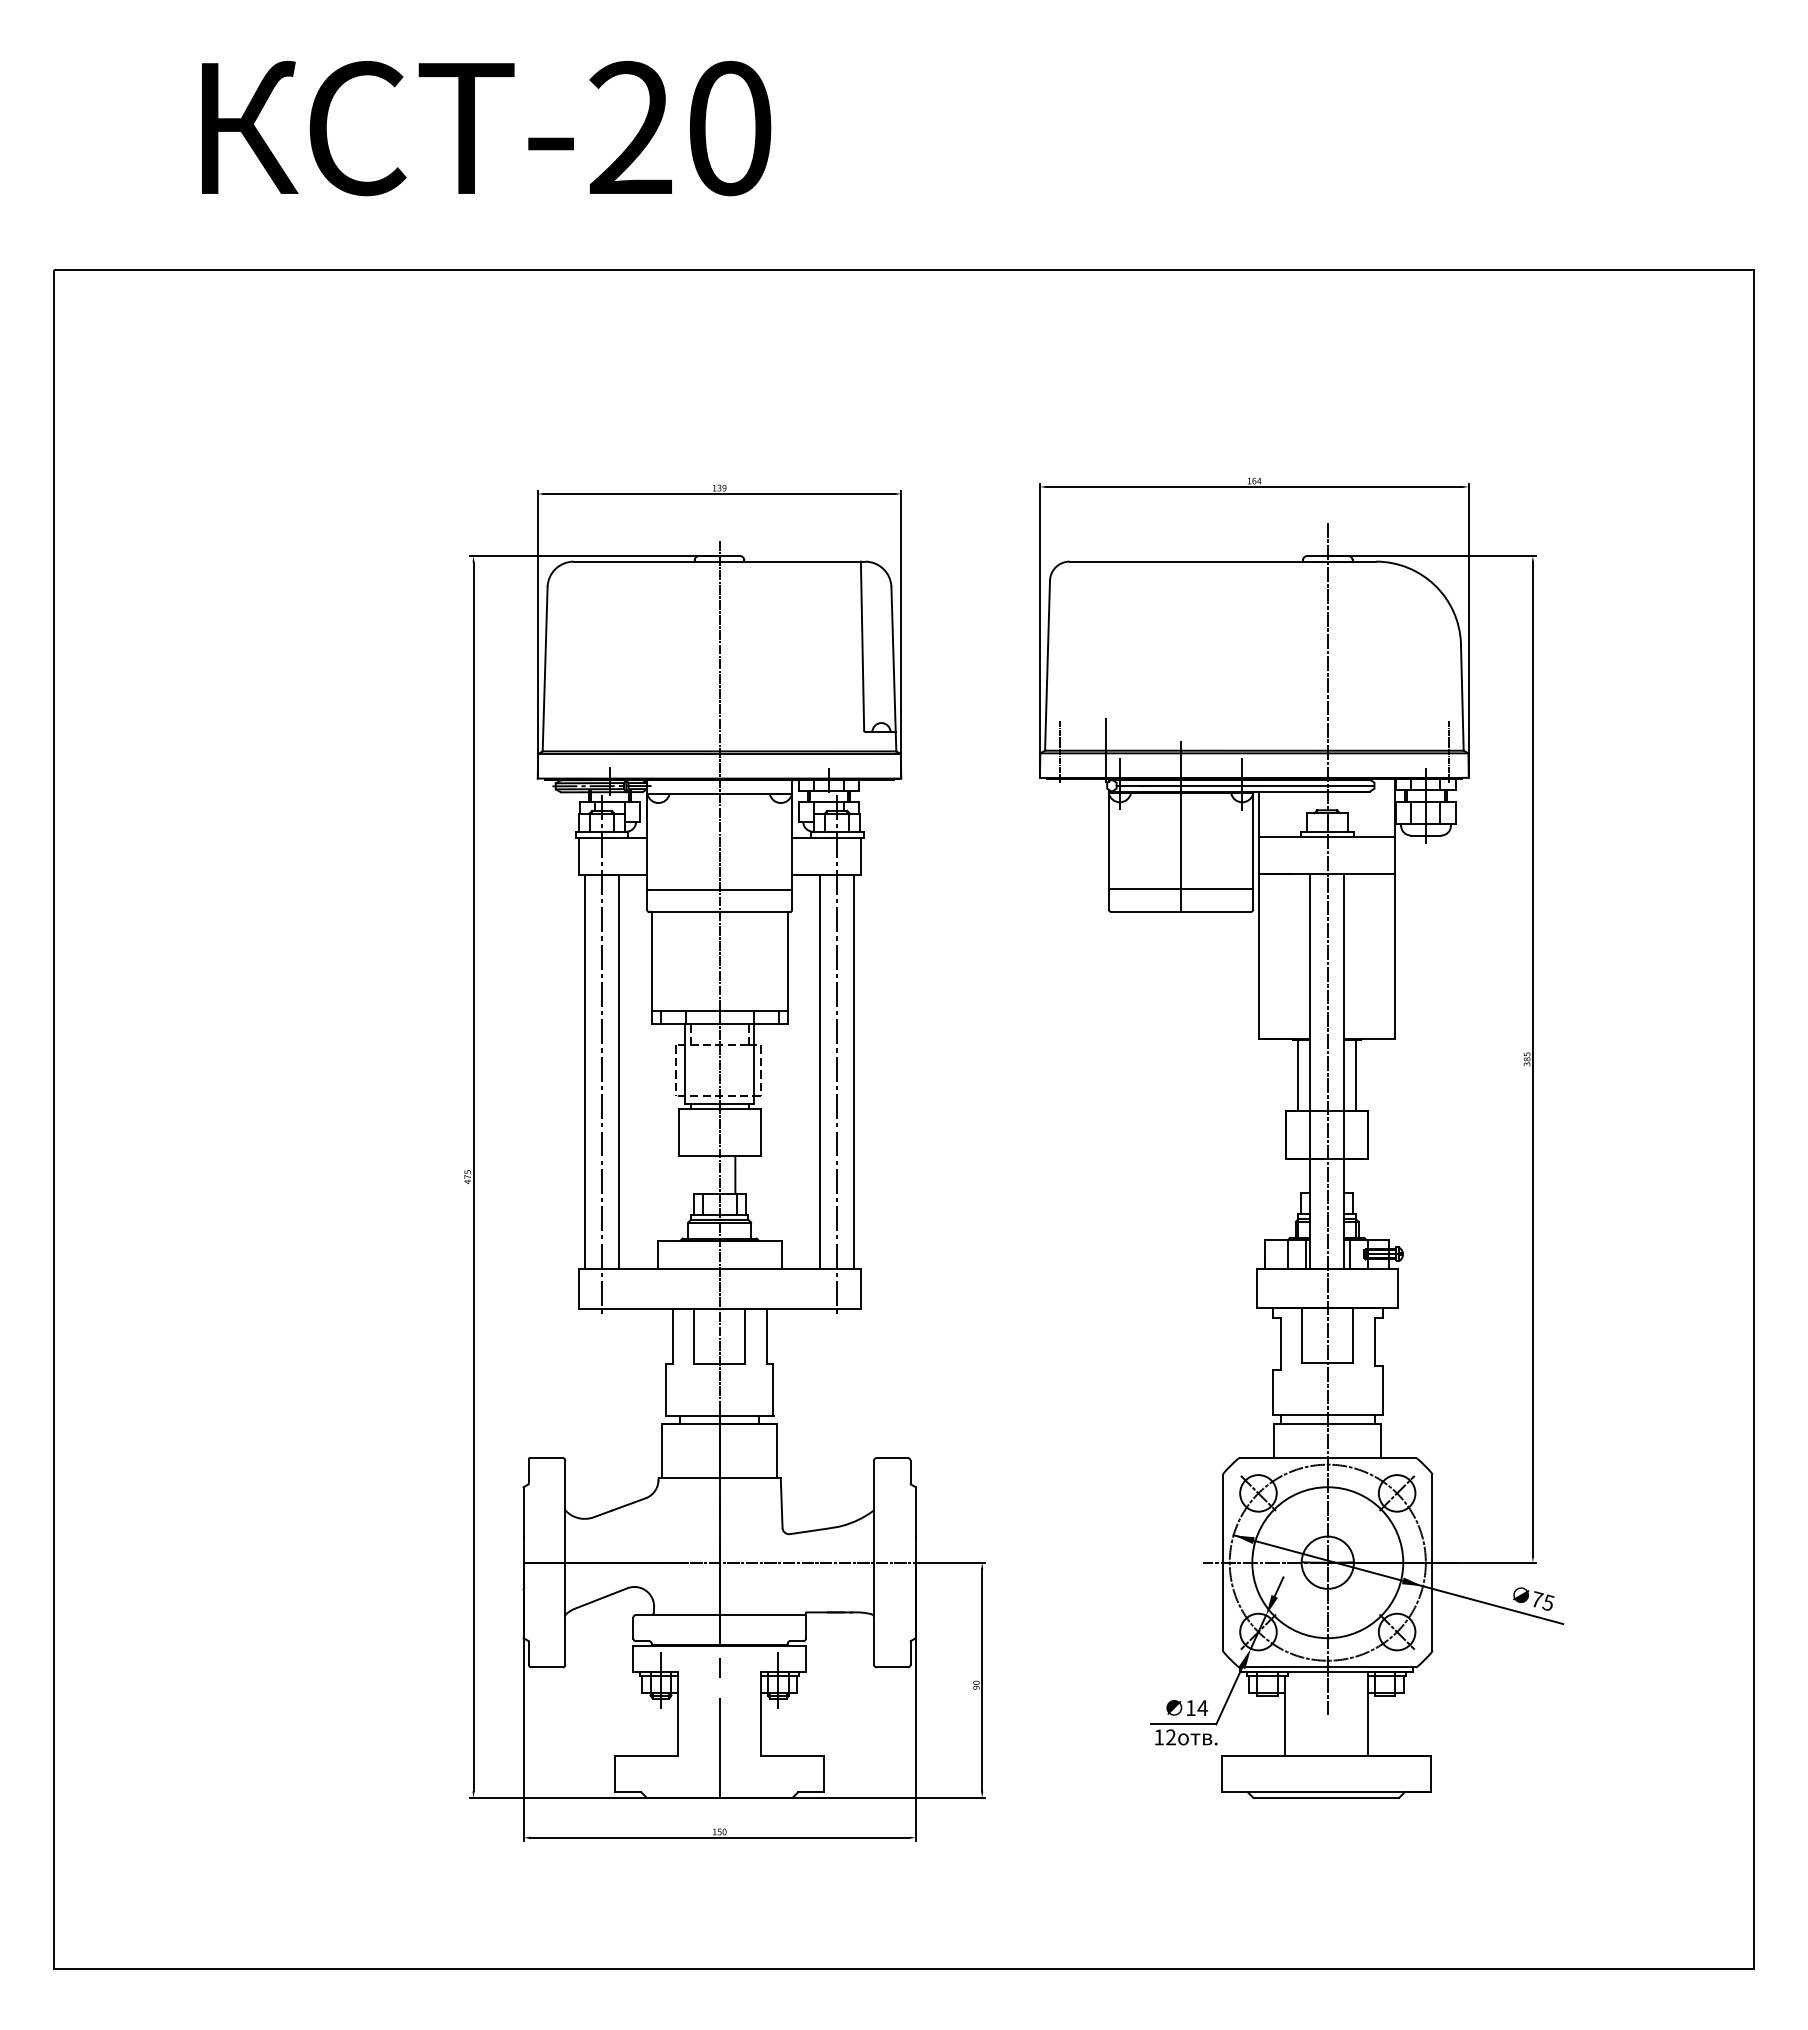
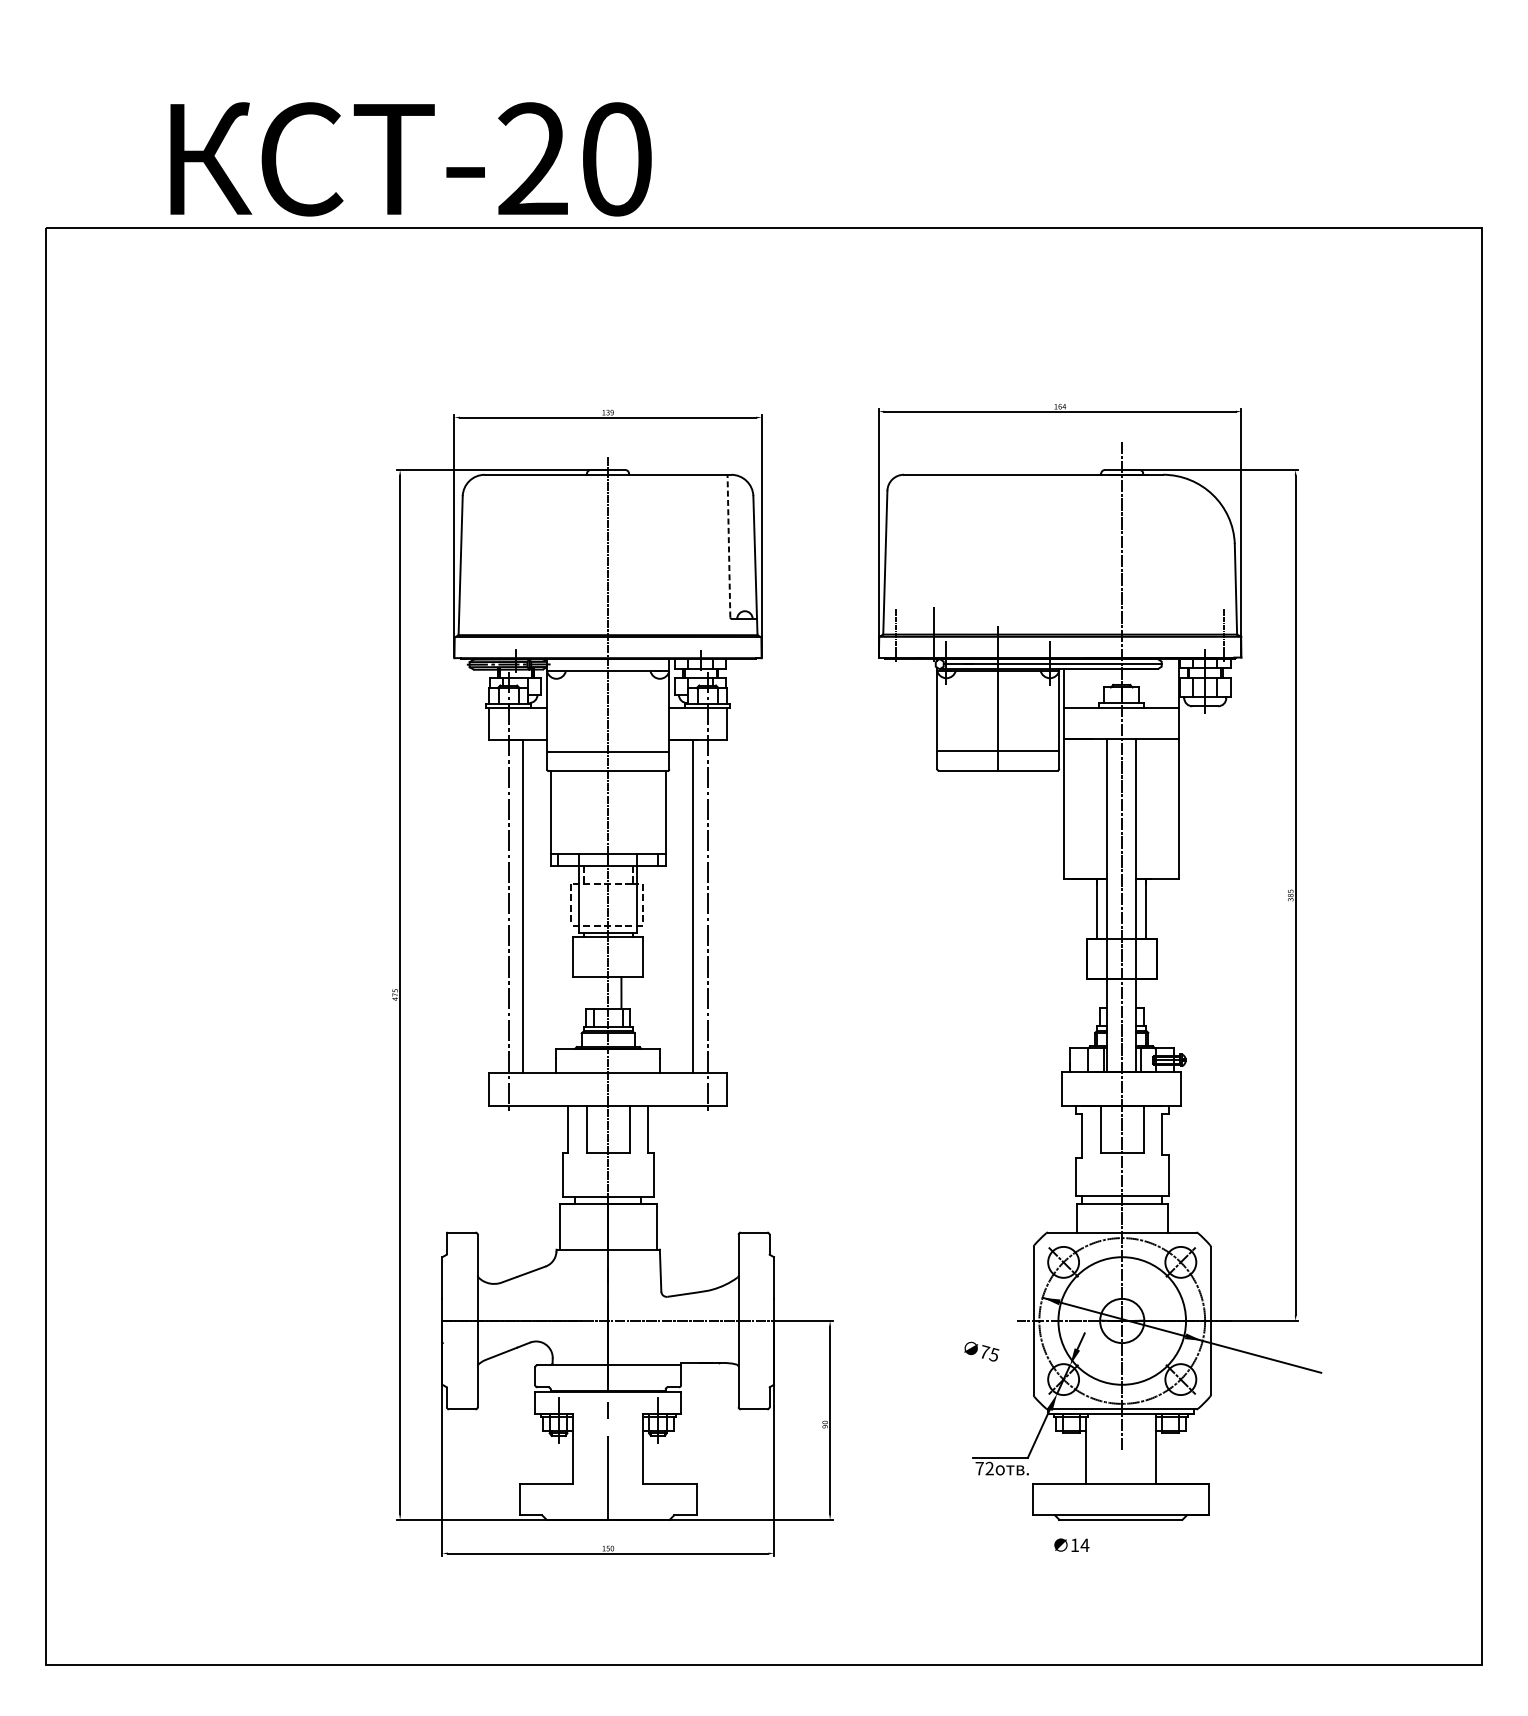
text: (486, 128) -> (411, 159), moved
line: (862, 645) -> (728, 545), solid -> dashed
line: (585, 1072) -> (494, 906), removed
line: (854, 1072) -> (722, 906), removed
text: (1533, 1598) -> (981, 1351), moved
text: (1187, 1707) -> (1072, 1544), moved
text: (1159, 1737) -> (979, 1468), 12 -> 72

